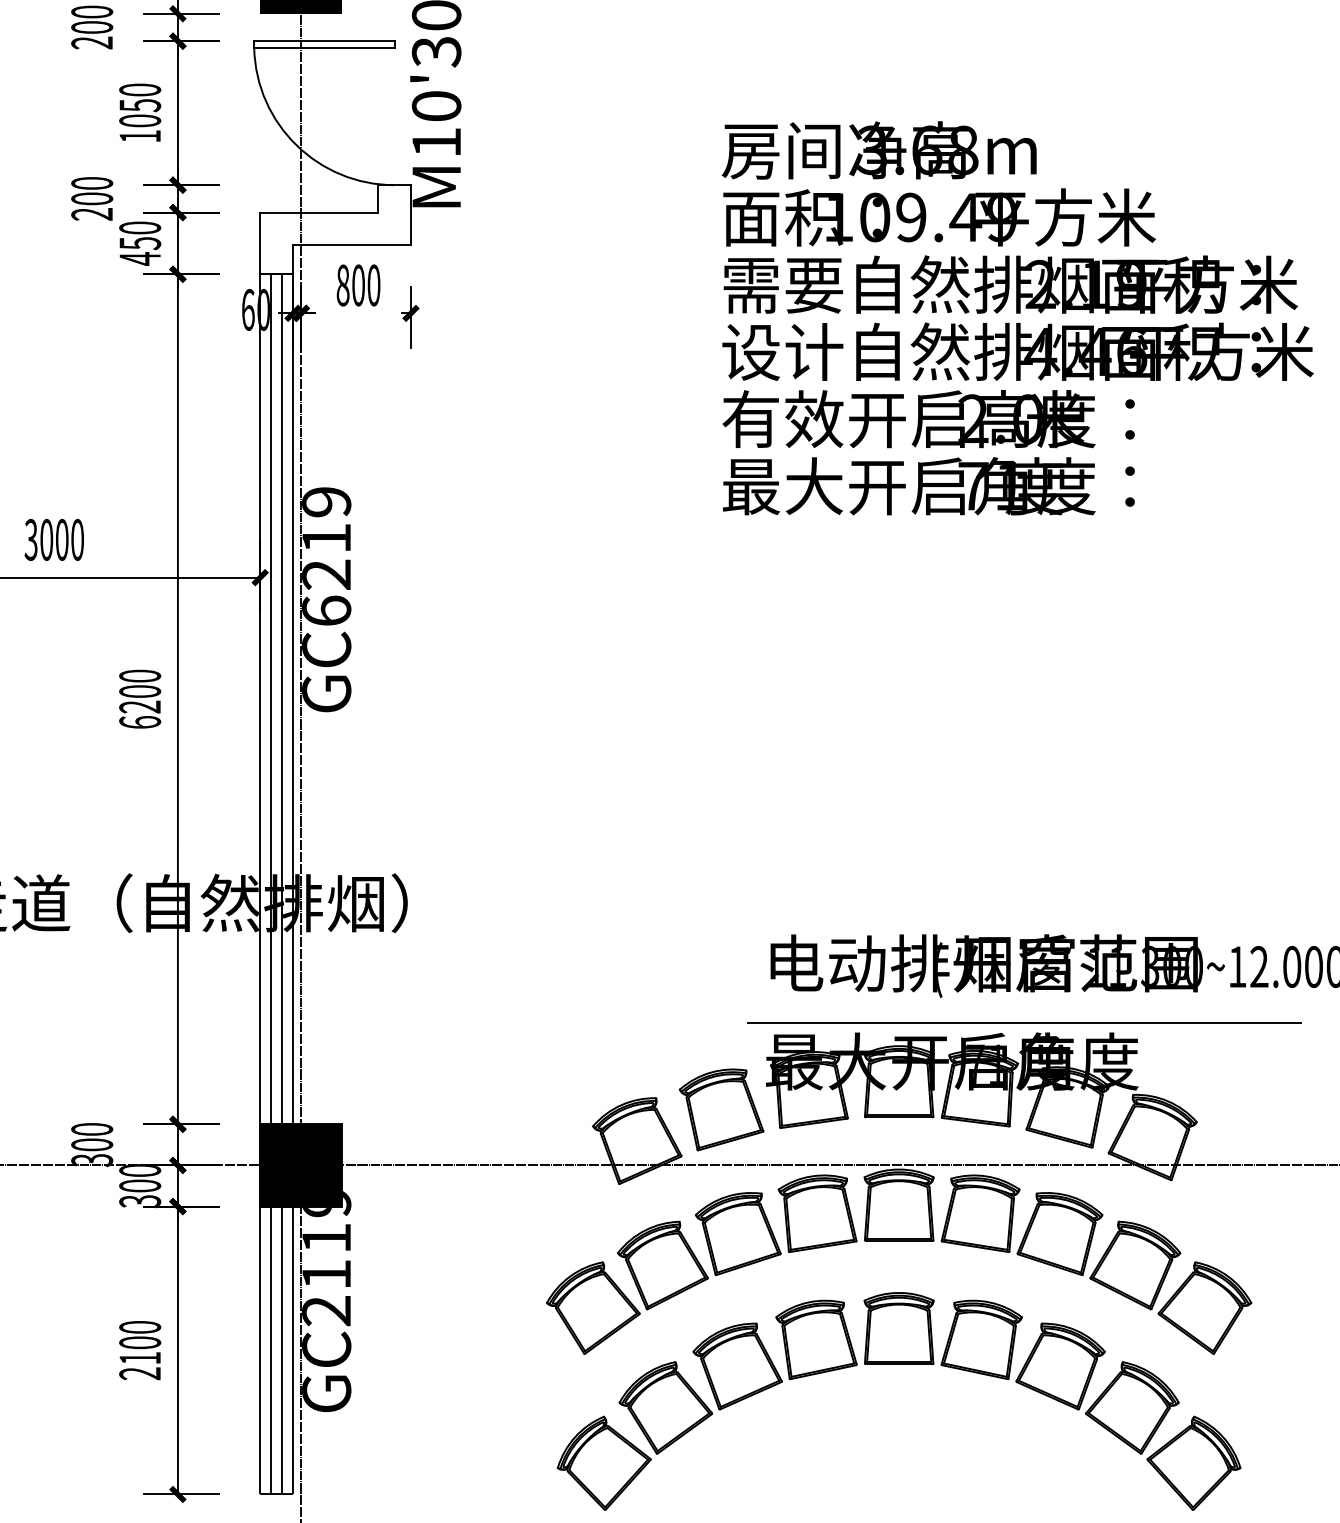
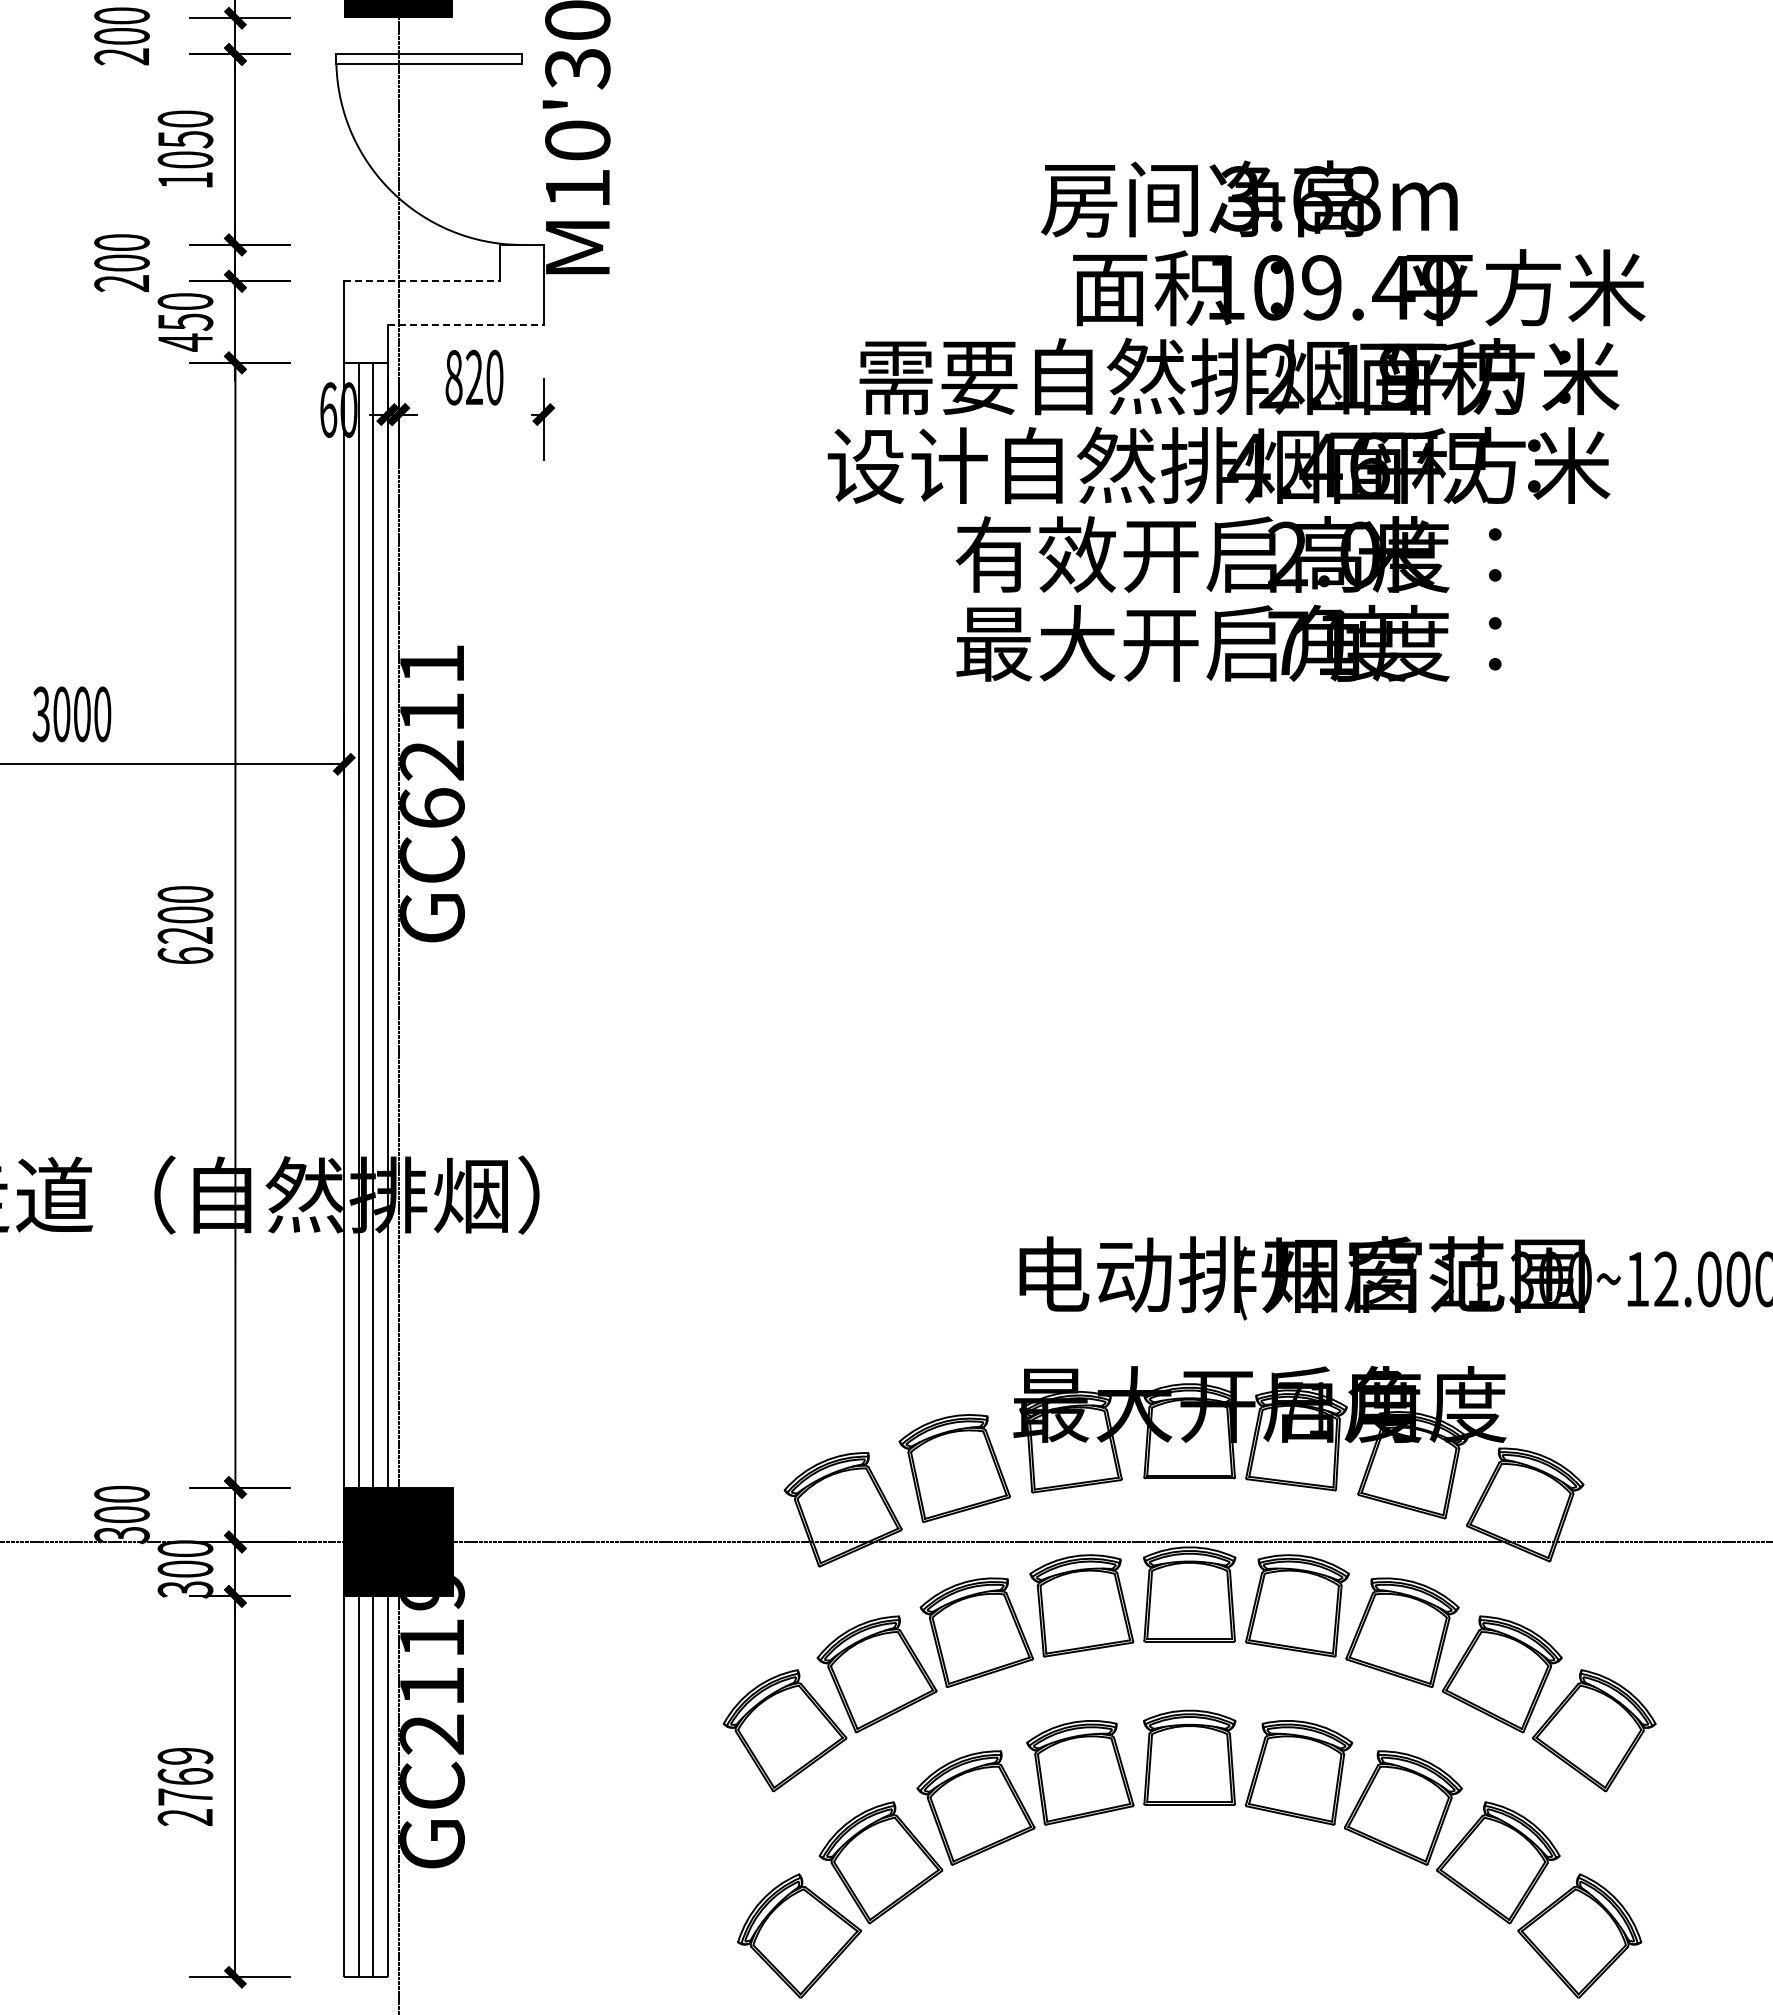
text: (879, 150) -> (1249, 198), moved
line: (319, 212) -> (422, 281), solid -> dashed
text: (939, 217) -> (1359, 287), moved
line: (352, 245) -> (466, 324), solid -> dashed
text: (1010, 284) -> (1239, 376), moved
text: (358, 285) -> (474, 377), 800 -> 820
text: (1017, 351) -> (1218, 465), moved
text: (326, 502) -> (431, 664), GC6219 -> GC6211
line: (1024, 1023) -> (1355, 1353), removed
text: (140, 1342) -> (185, 1776), 2100 -> 2769

